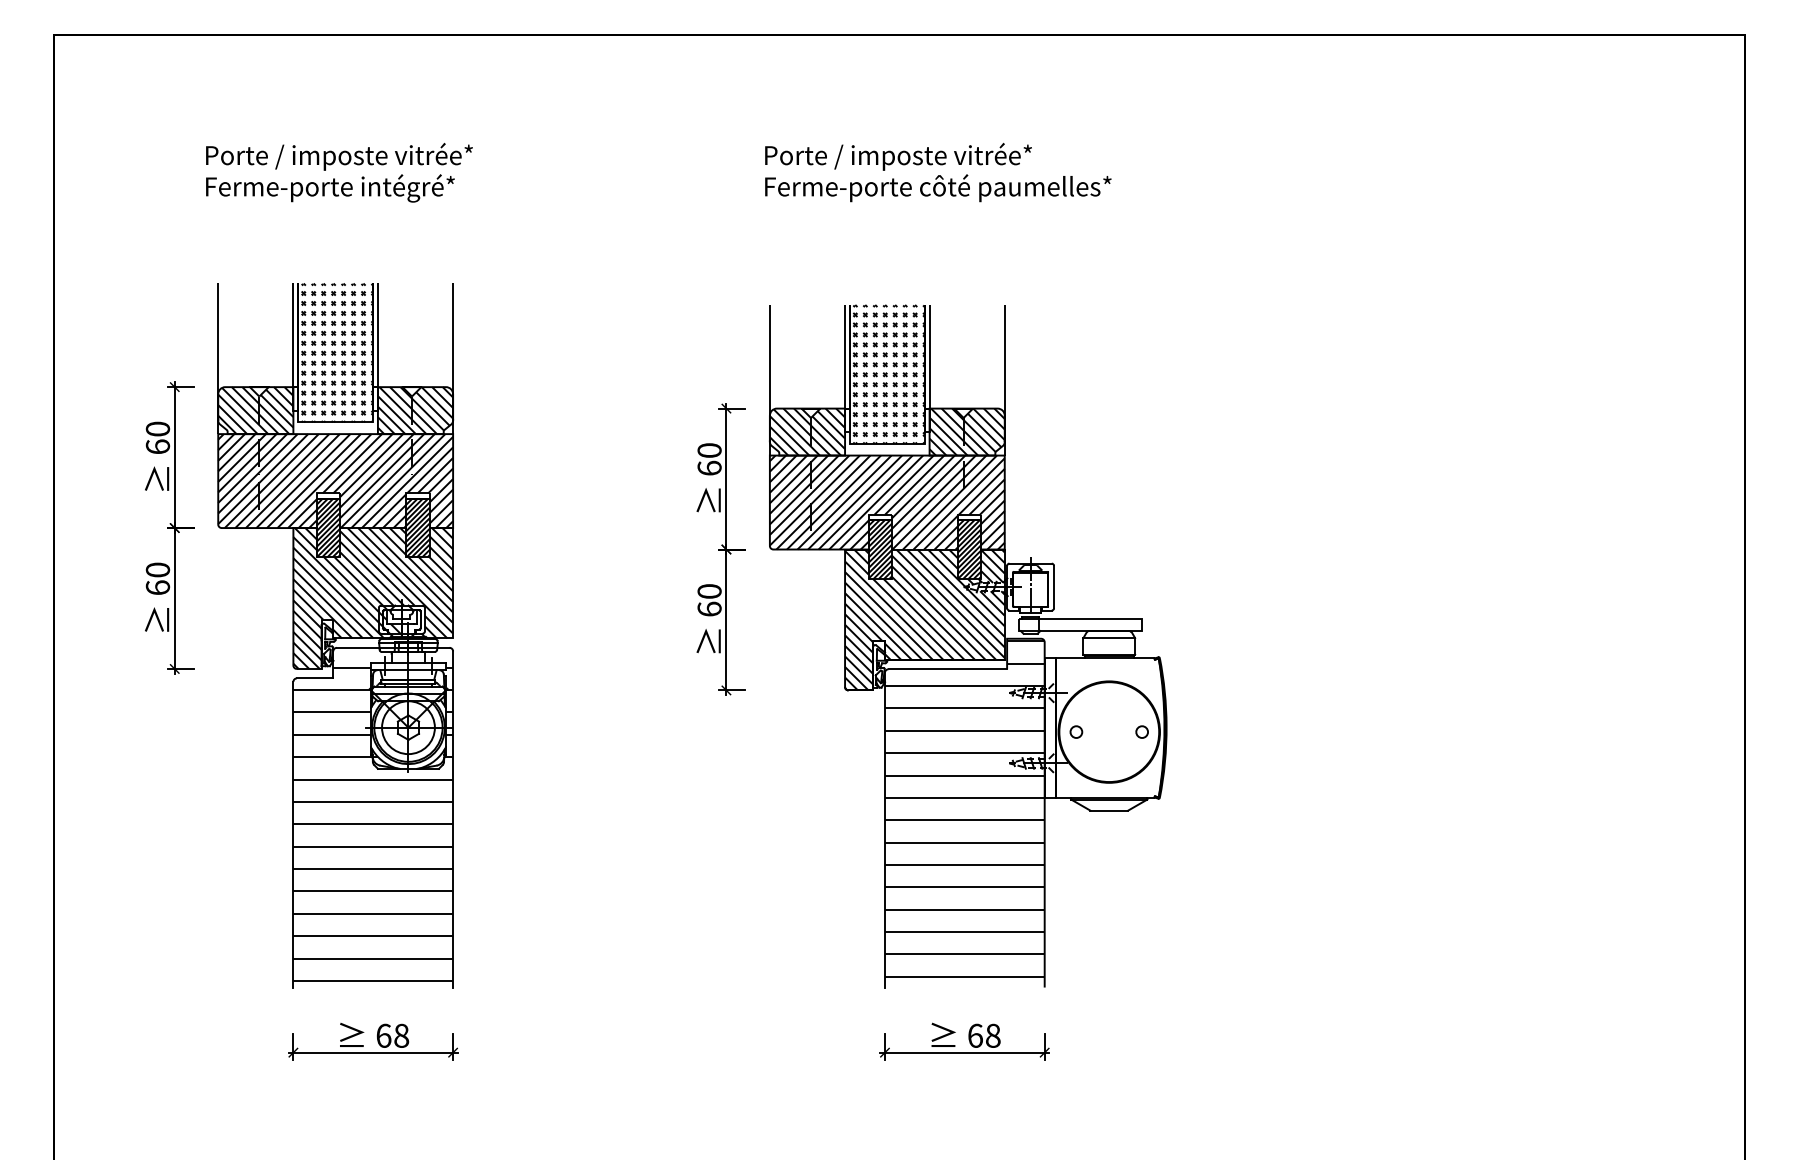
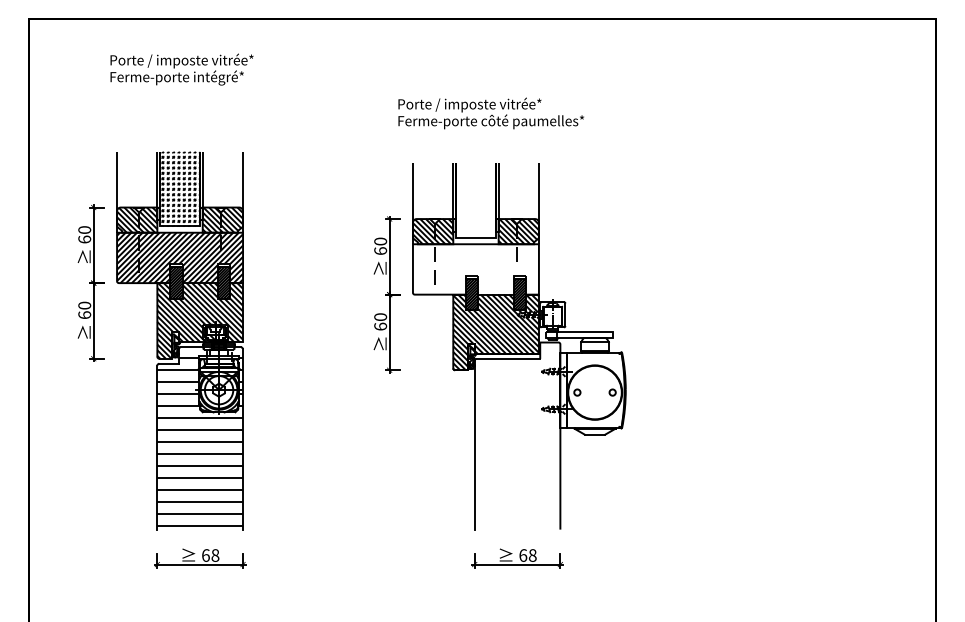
text: (338, 172) -> (181, 69), moved
text: (936, 172) -> (490, 113), moved
hatch: (888, 374) -> (476, 200), removed
hatch: (886, 502) -> (475, 269), removed
hatch: (964, 808) -> (517, 433), removed

